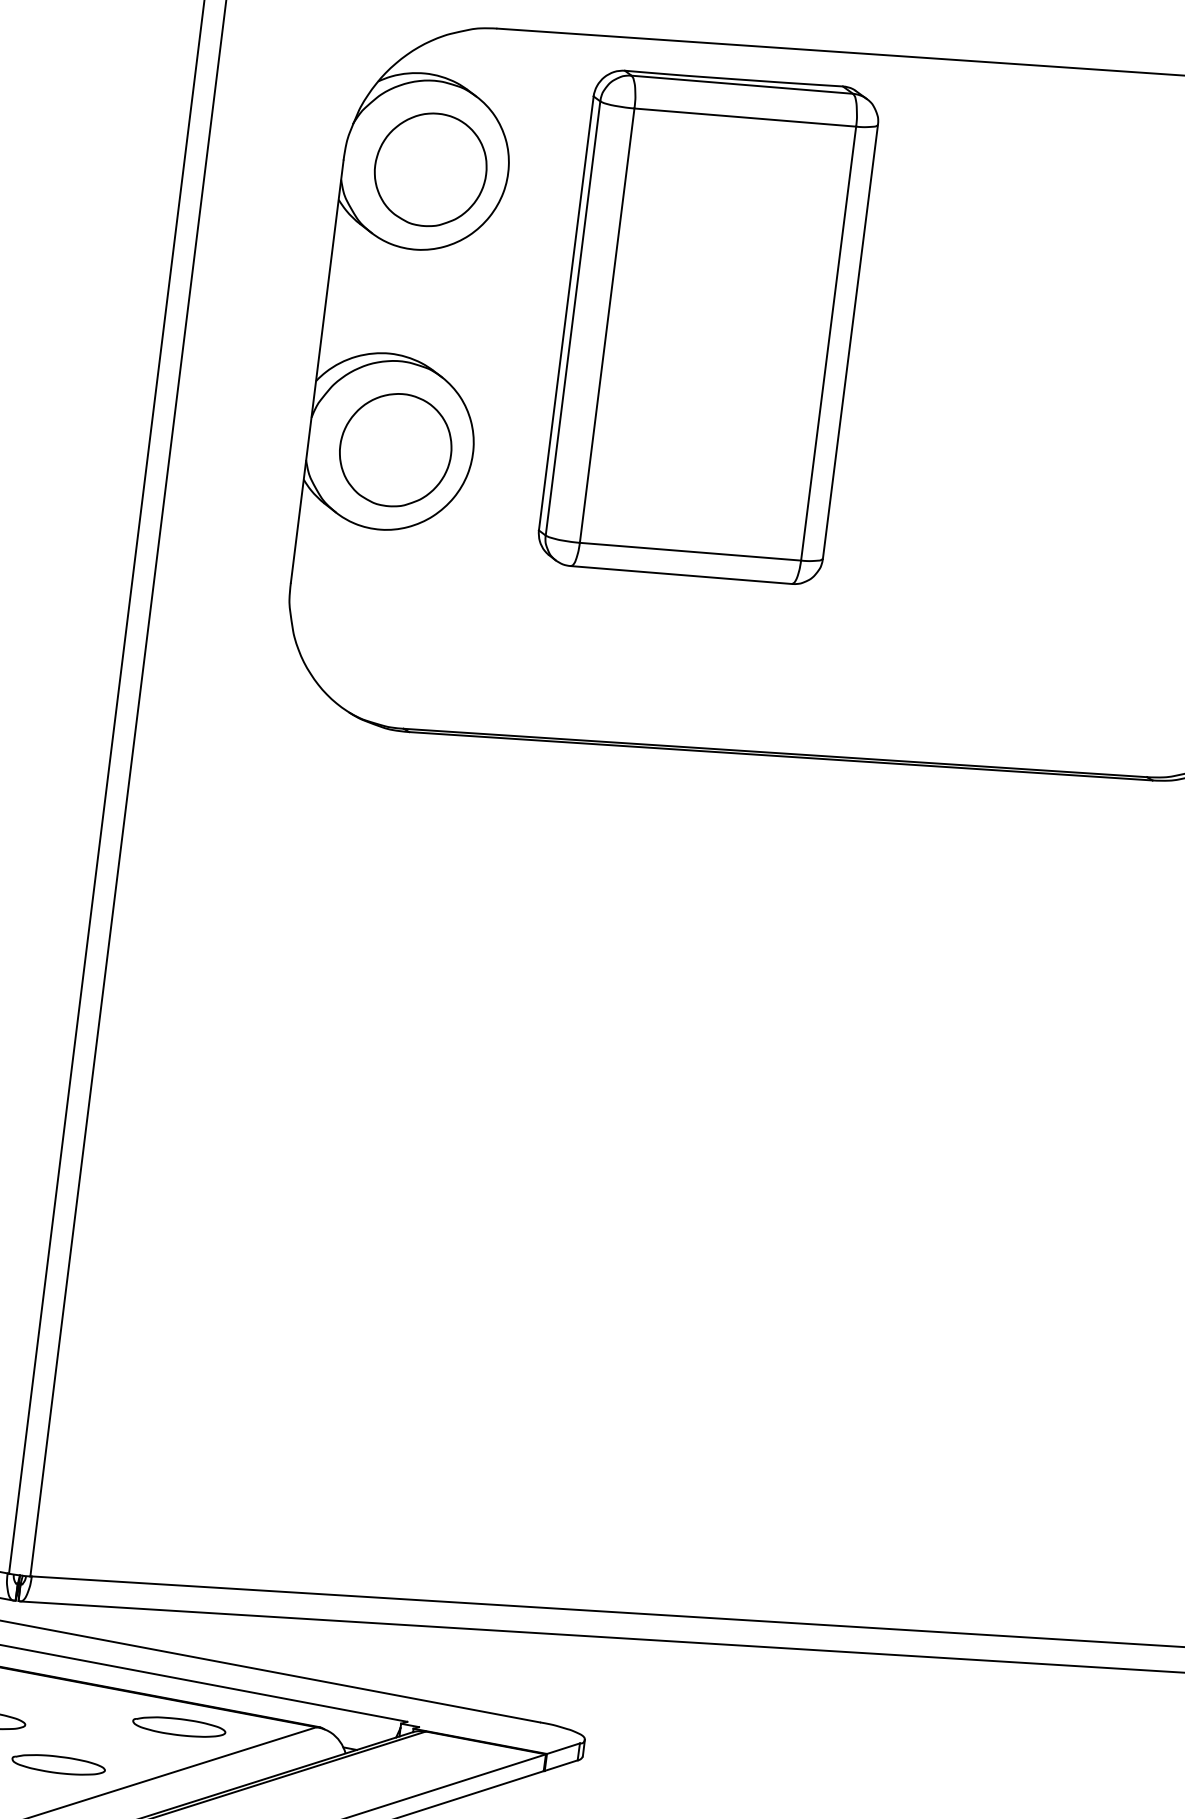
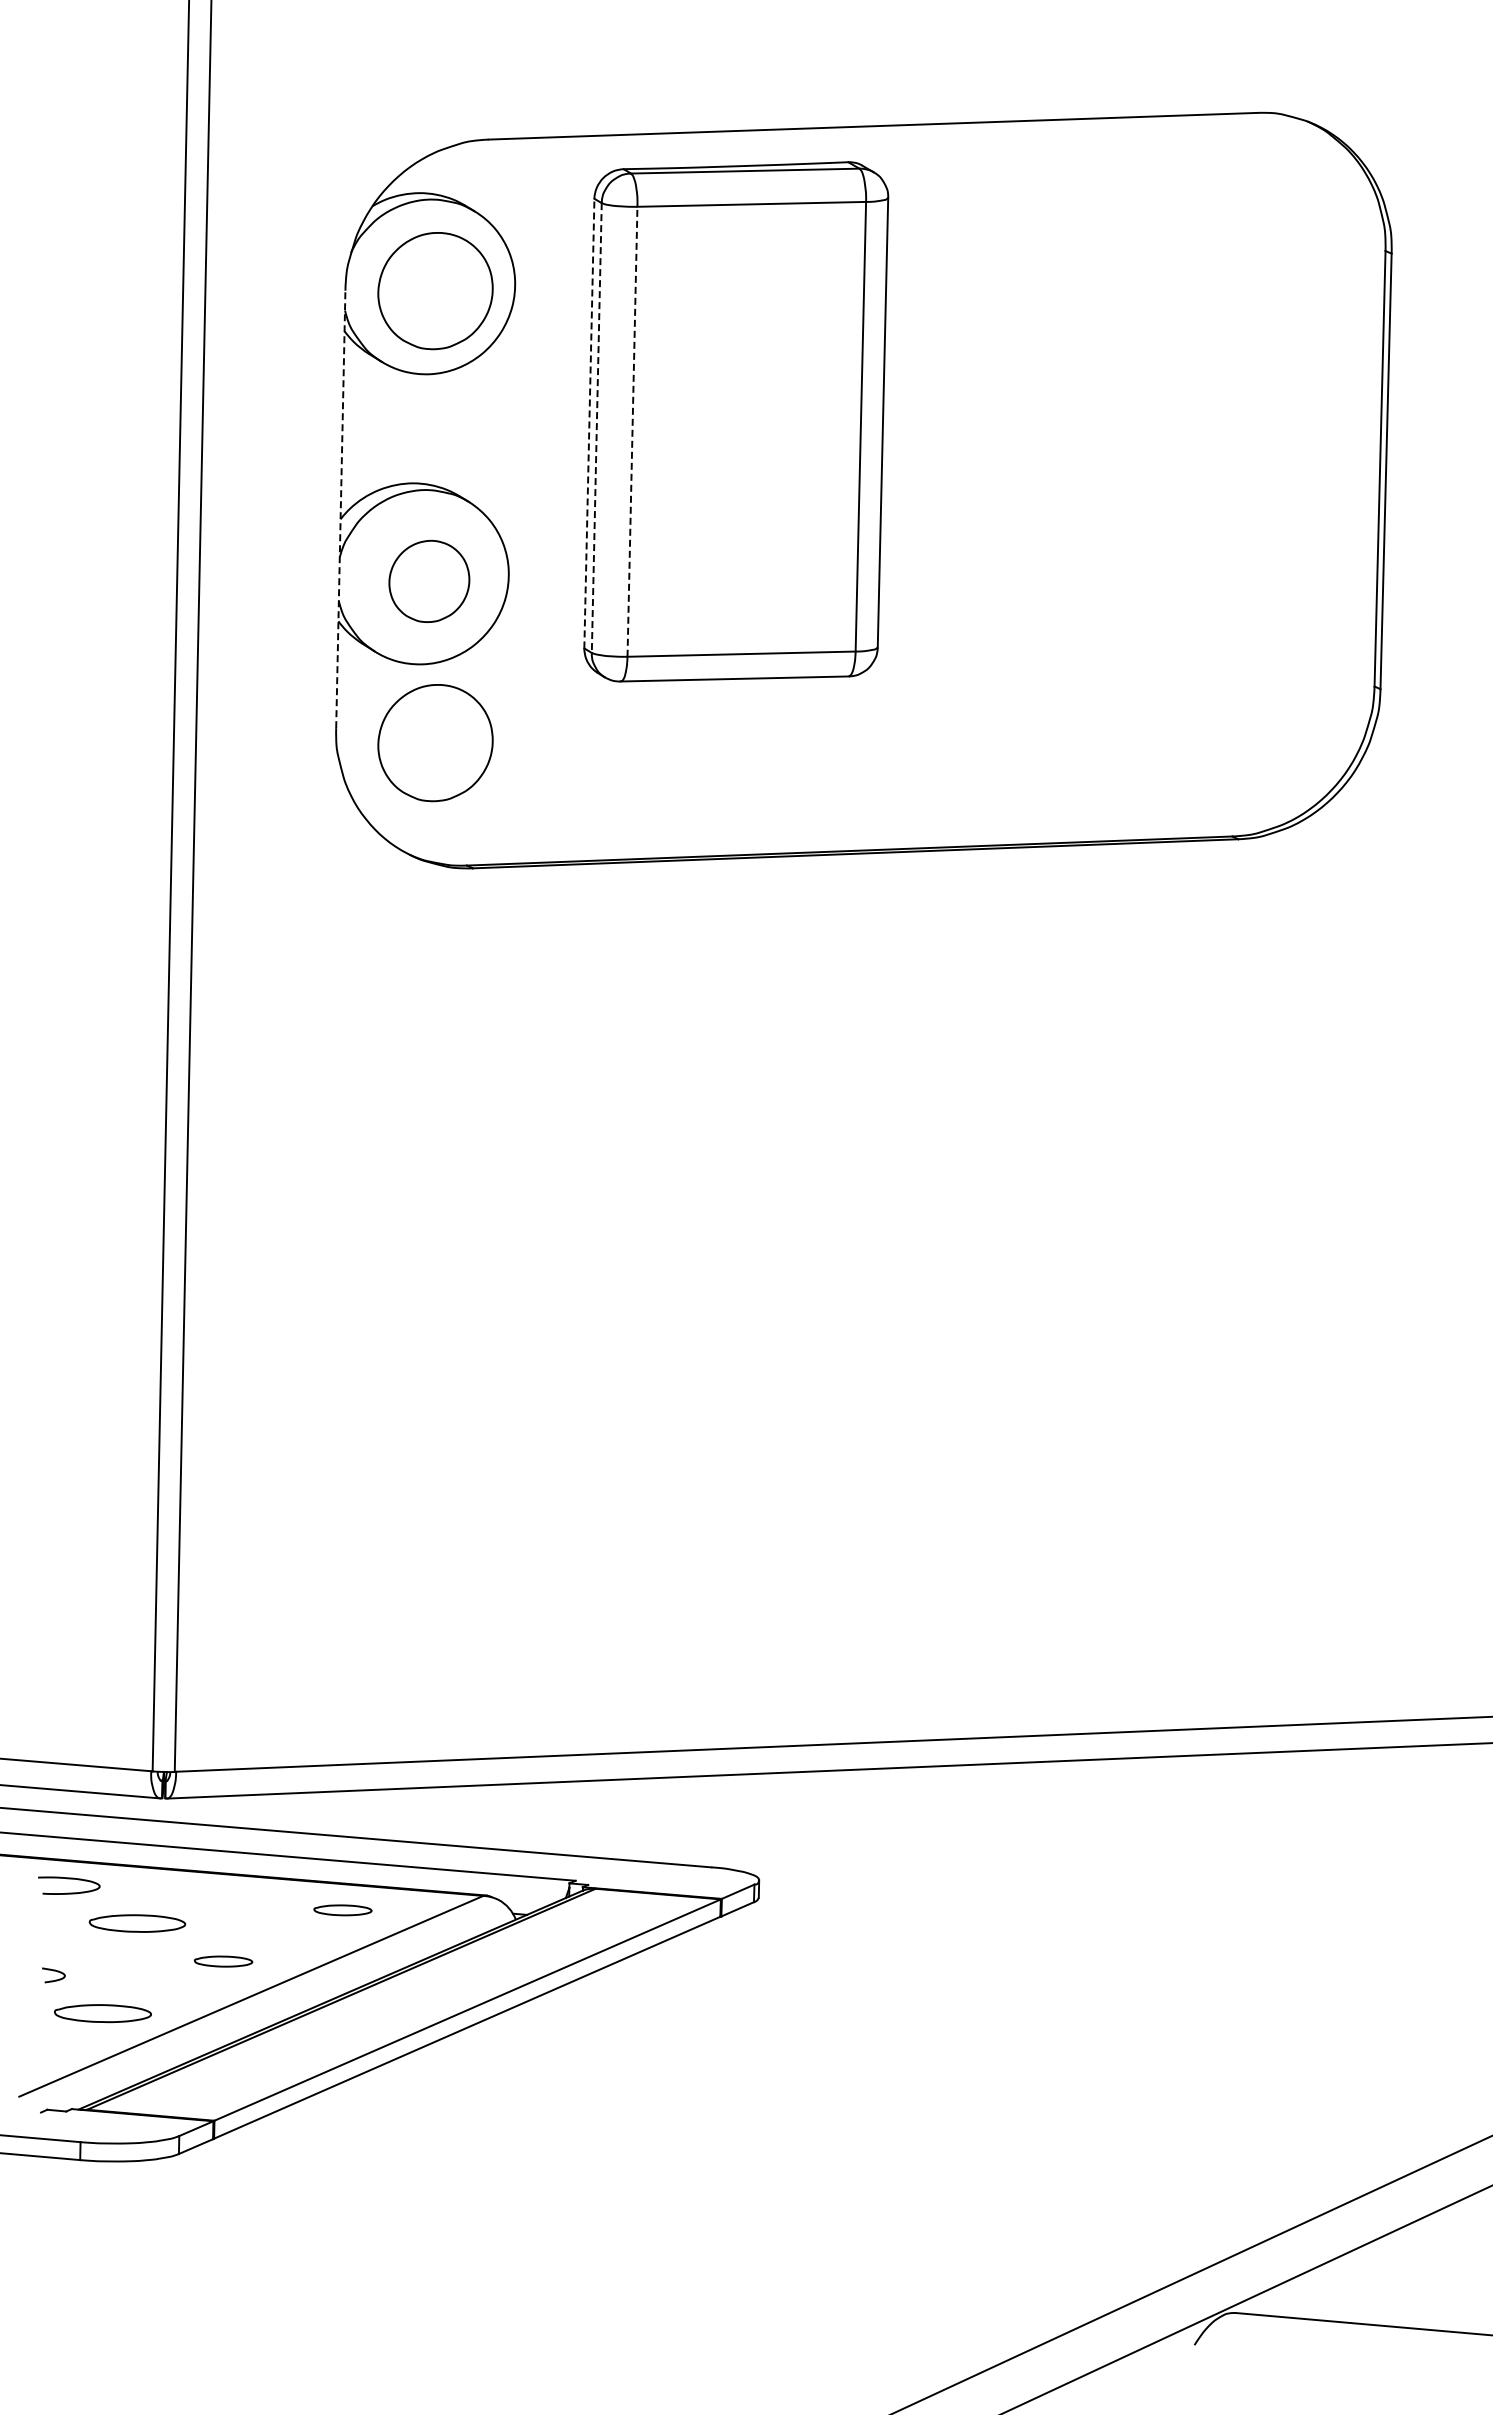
line: (566, 313) -> (589, 423), solid -> dashed
line: (572, 318) -> (596, 428), solid -> dashed
line: (607, 325) -> (632, 431), solid -> dashed
line: (316, 371) -> (340, 509), solid -> dashed
part: (395, 450) -> (429, 581), size x0.7
part: (385, 607) -> (435, 743), added
part: (178, 1727) -> (342, 1910), size x0.6
part: (58, 1764) -> (223, 1961), size x0.6

